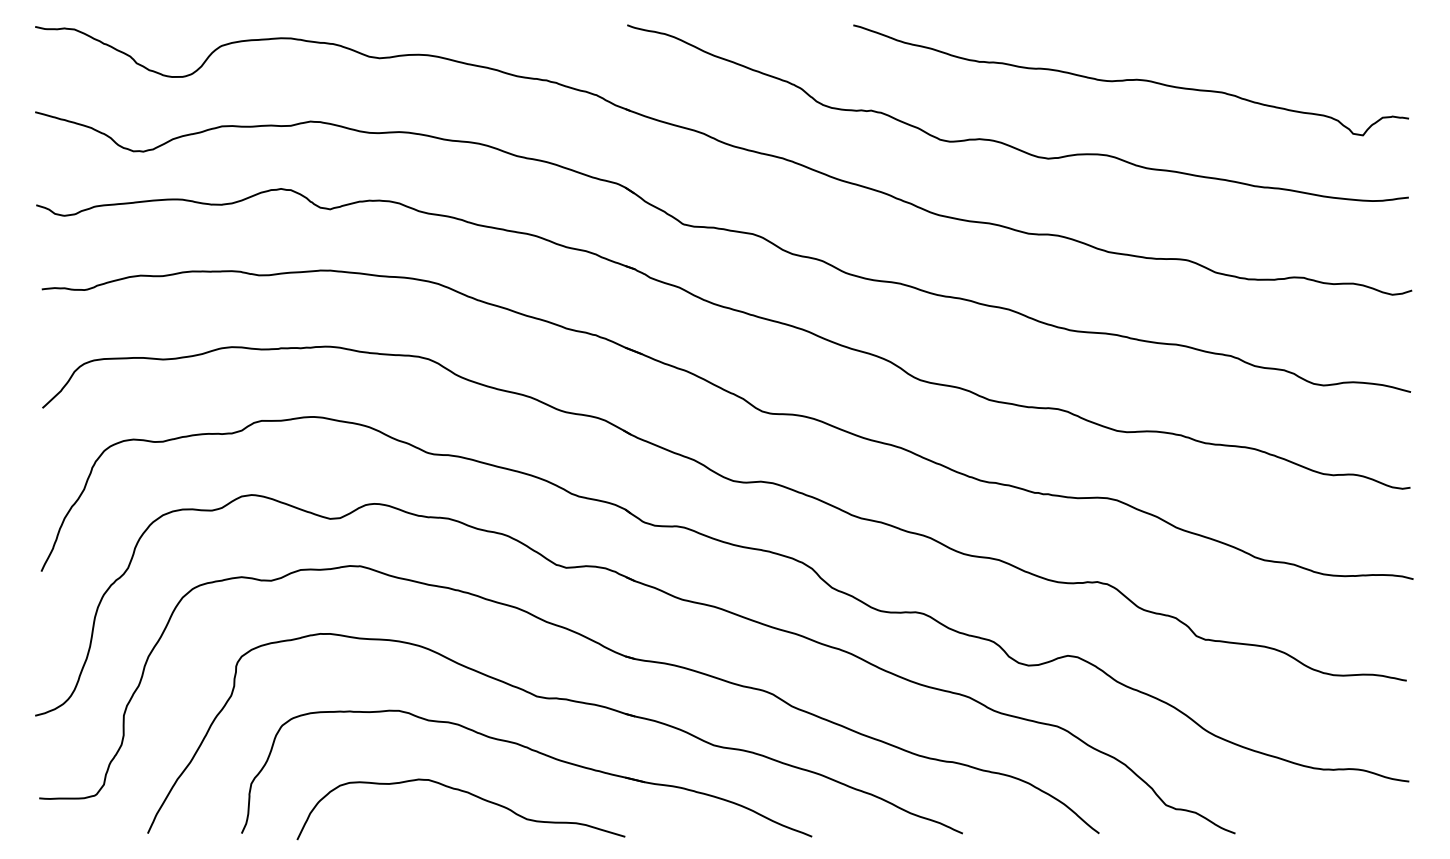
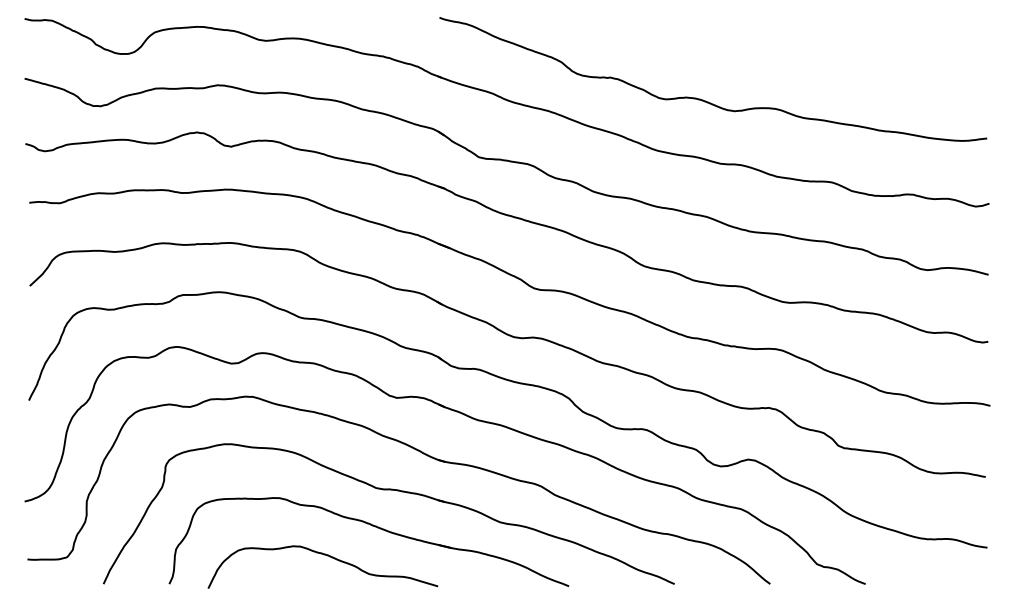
curve: (1131, 80) -> (792, 56), removed

